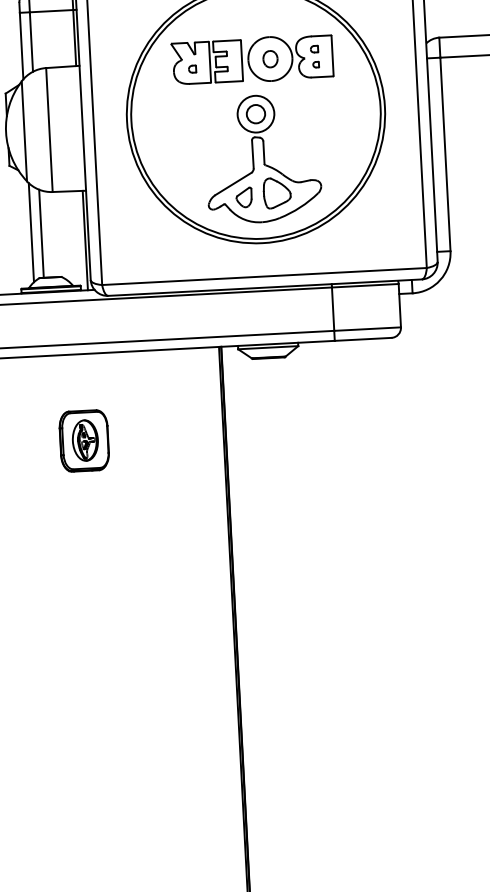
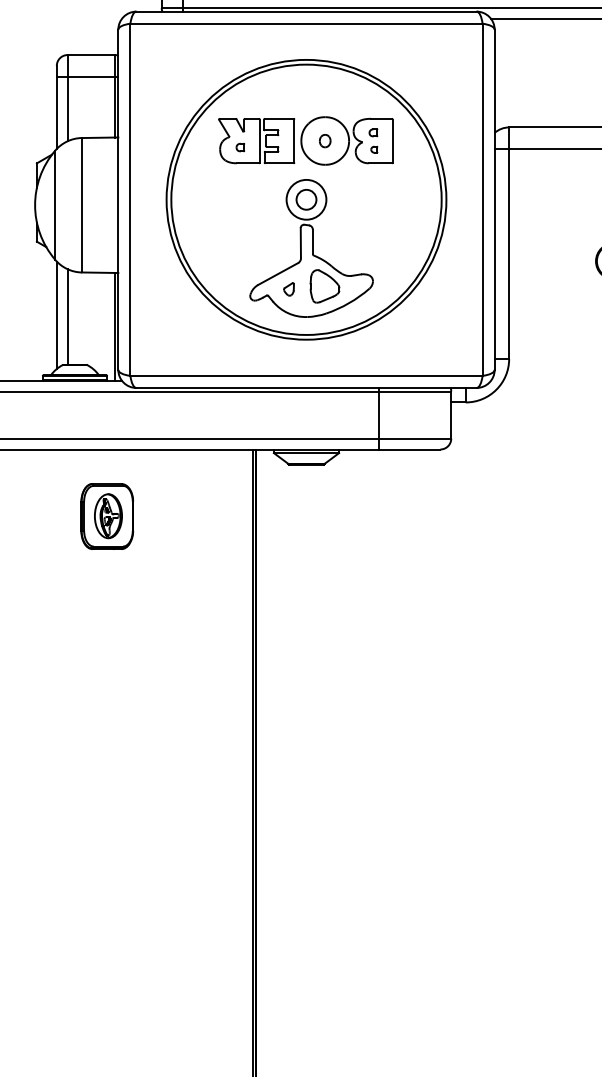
part: (269, 58) -> (324, 140), size x0.7
part: (243, 197) -> (288, 289), size x0.6
part: (84, 440) -> (107, 516), moved

